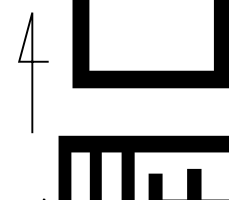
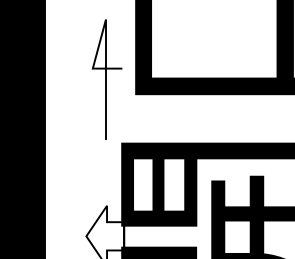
line: (32, 72) -> (106, 79), moved

